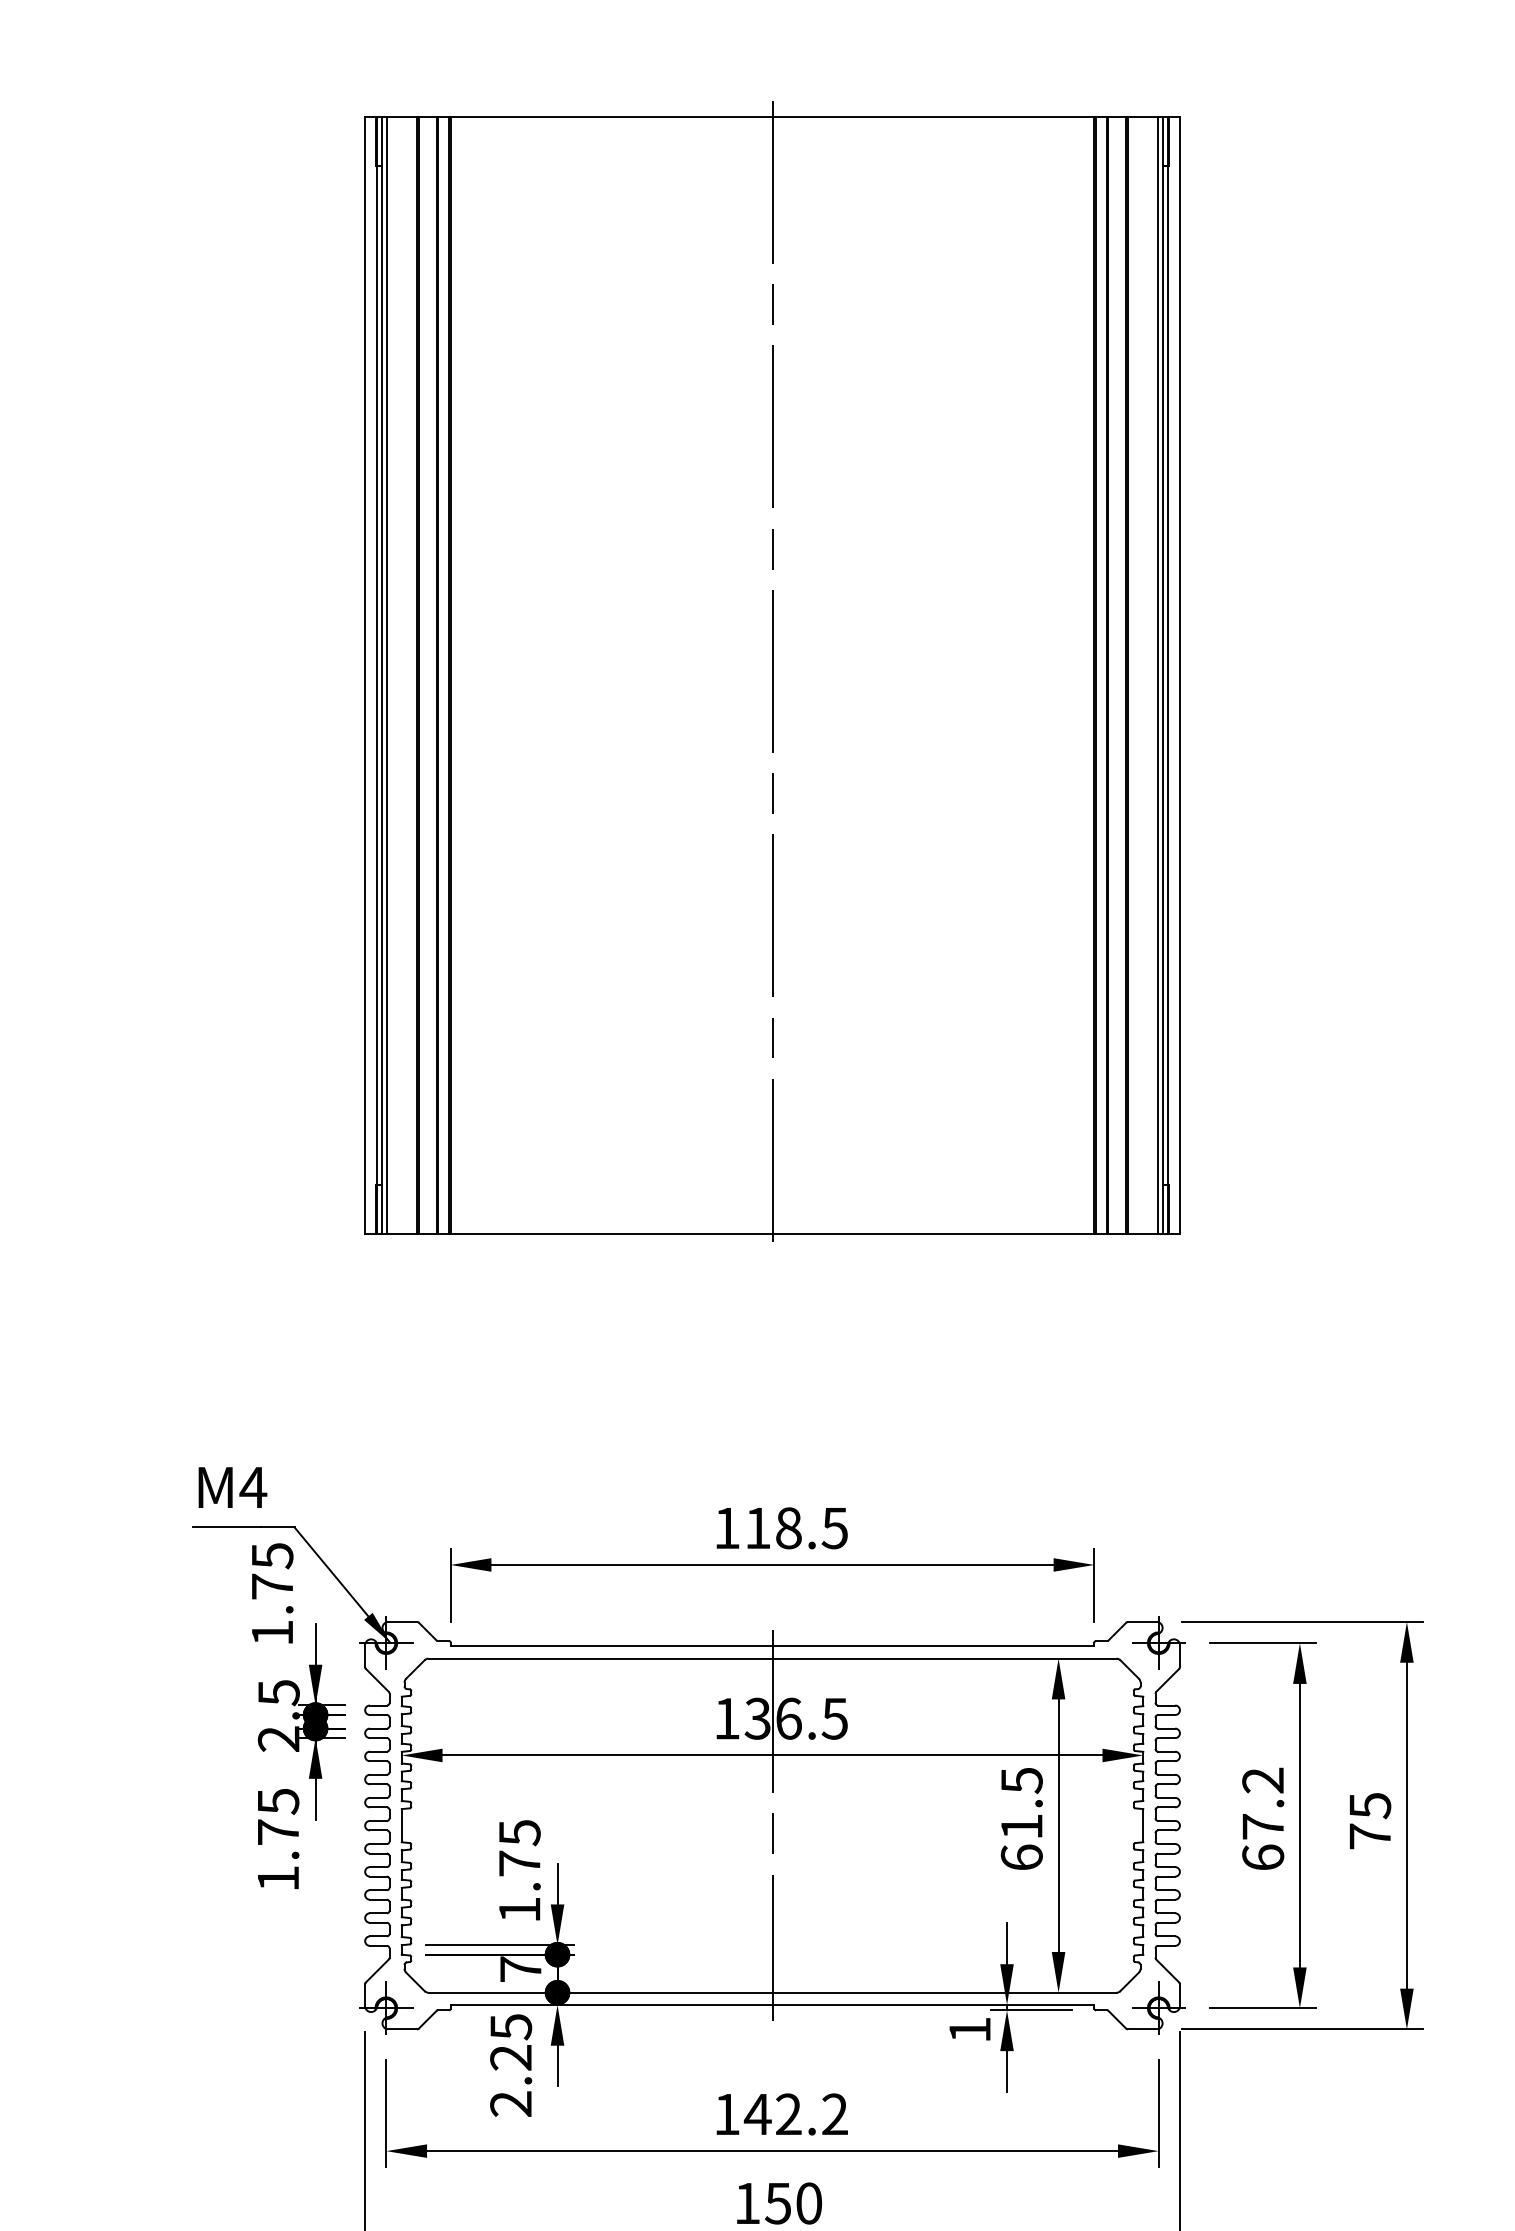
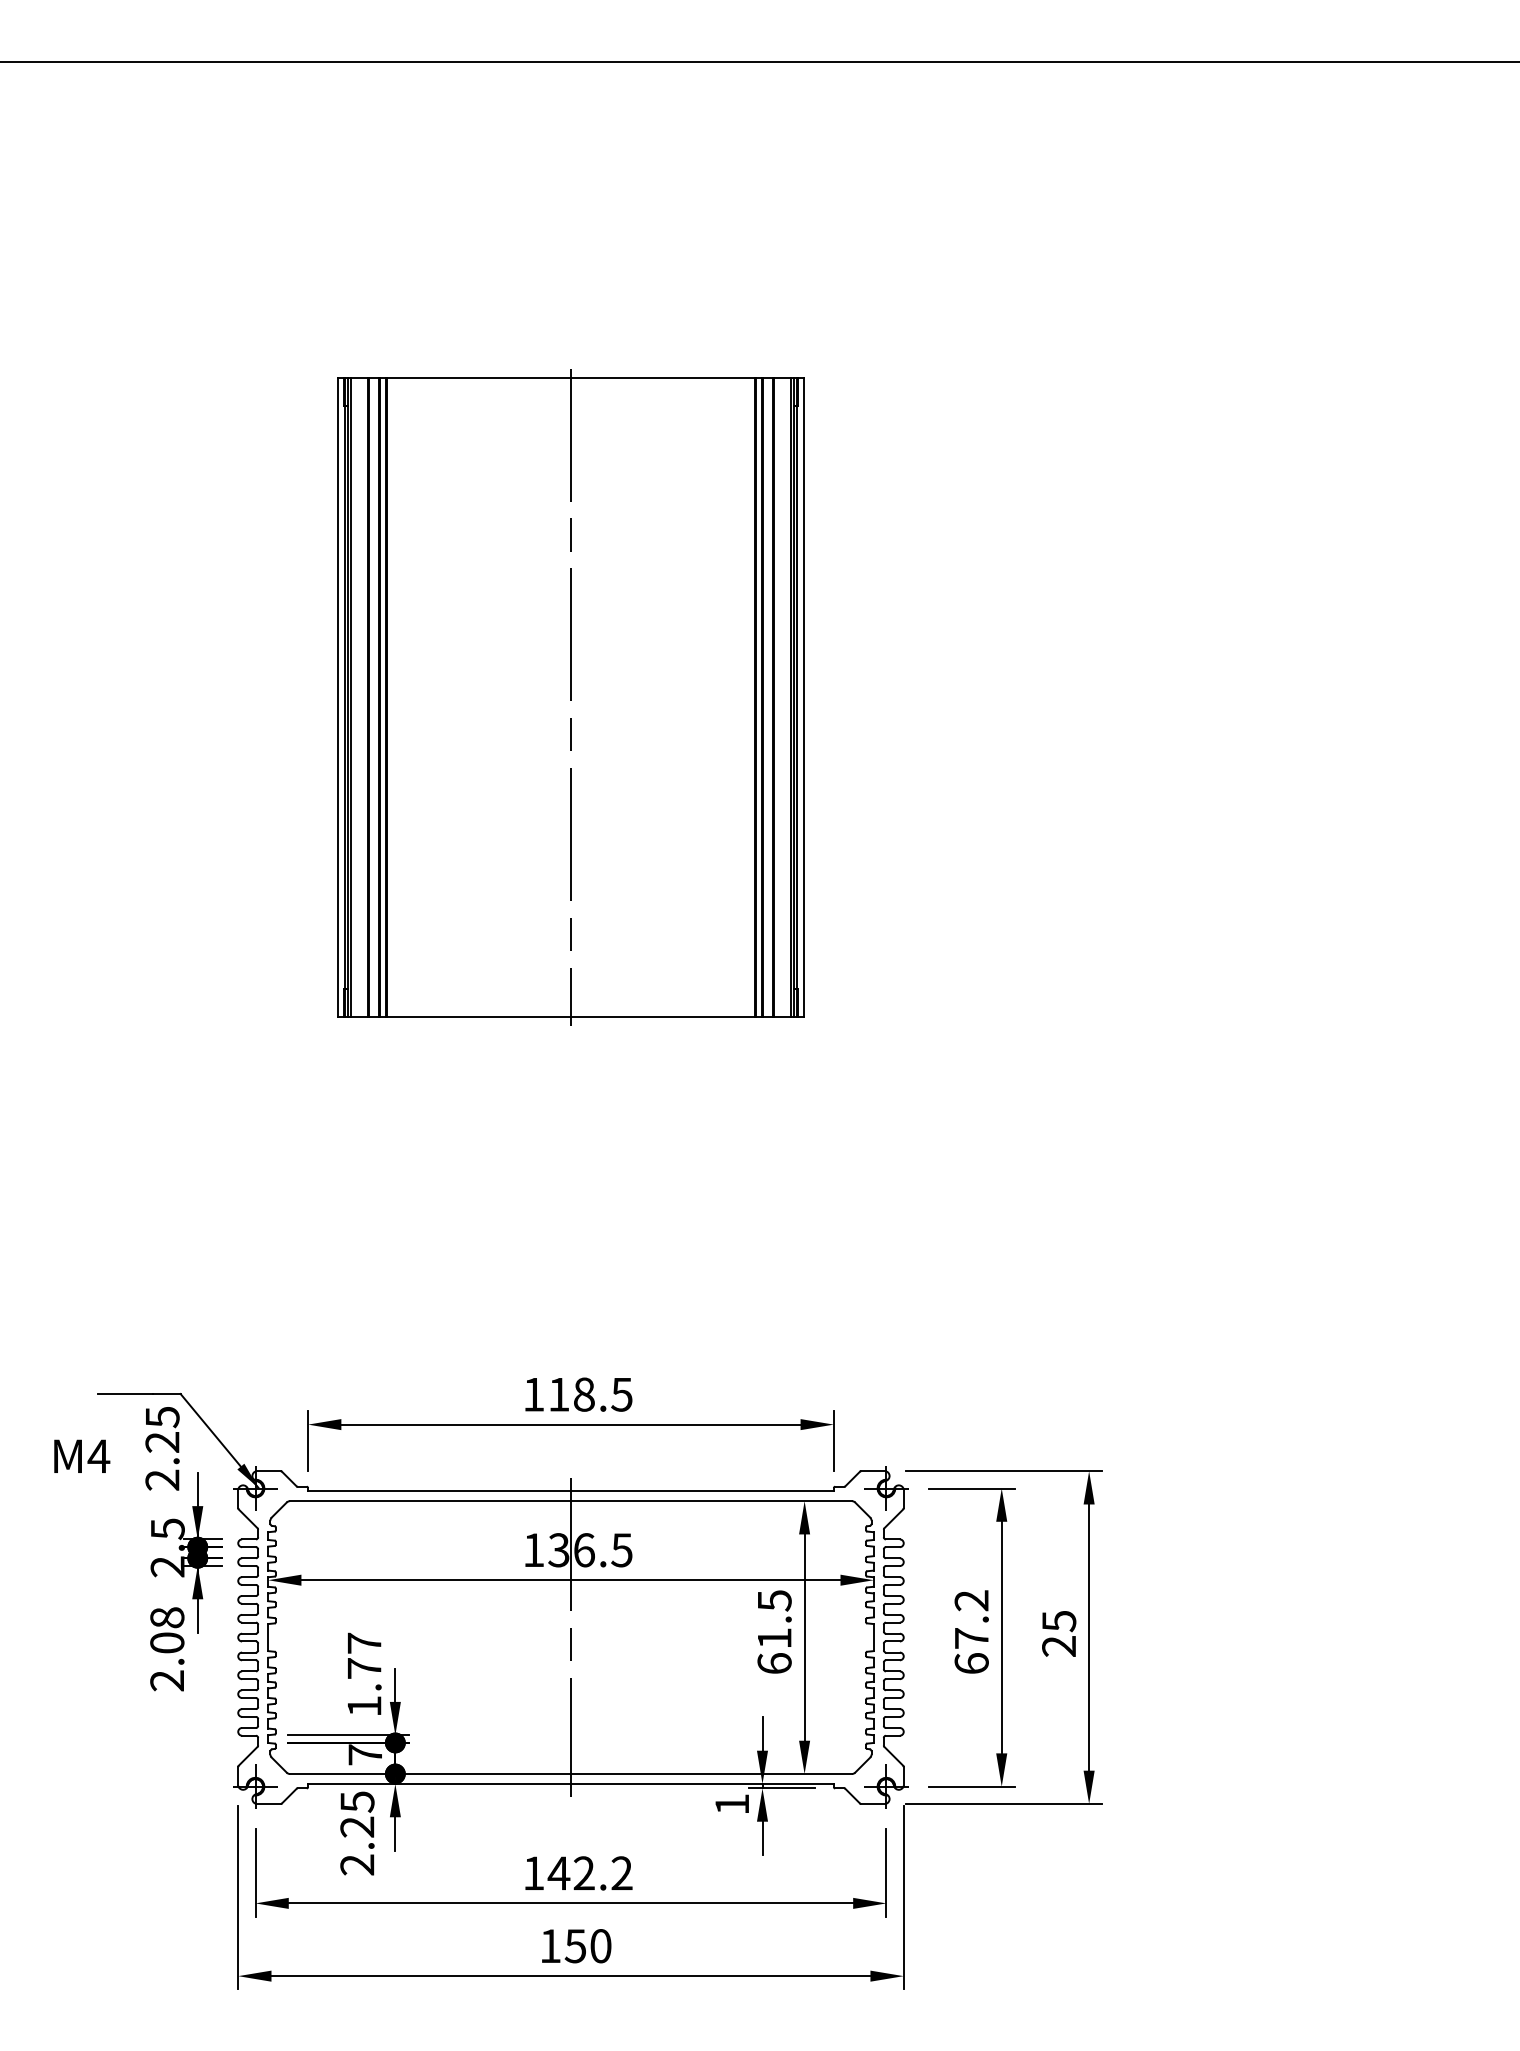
part: (771, 671) -> (570, 694), size x0.7
text: (233, 1486) -> (82, 1455), moved
text: (272, 1608) -> (162, 1460), 1.75 -> 2.25
text: (519, 1832) -> (364, 1643), 1.75 -> 1.77
text: (1369, 1836) -> (1058, 1646), 75 -> 25
text: (278, 1840) -> (167, 1649), 1.75 -> 2.08

